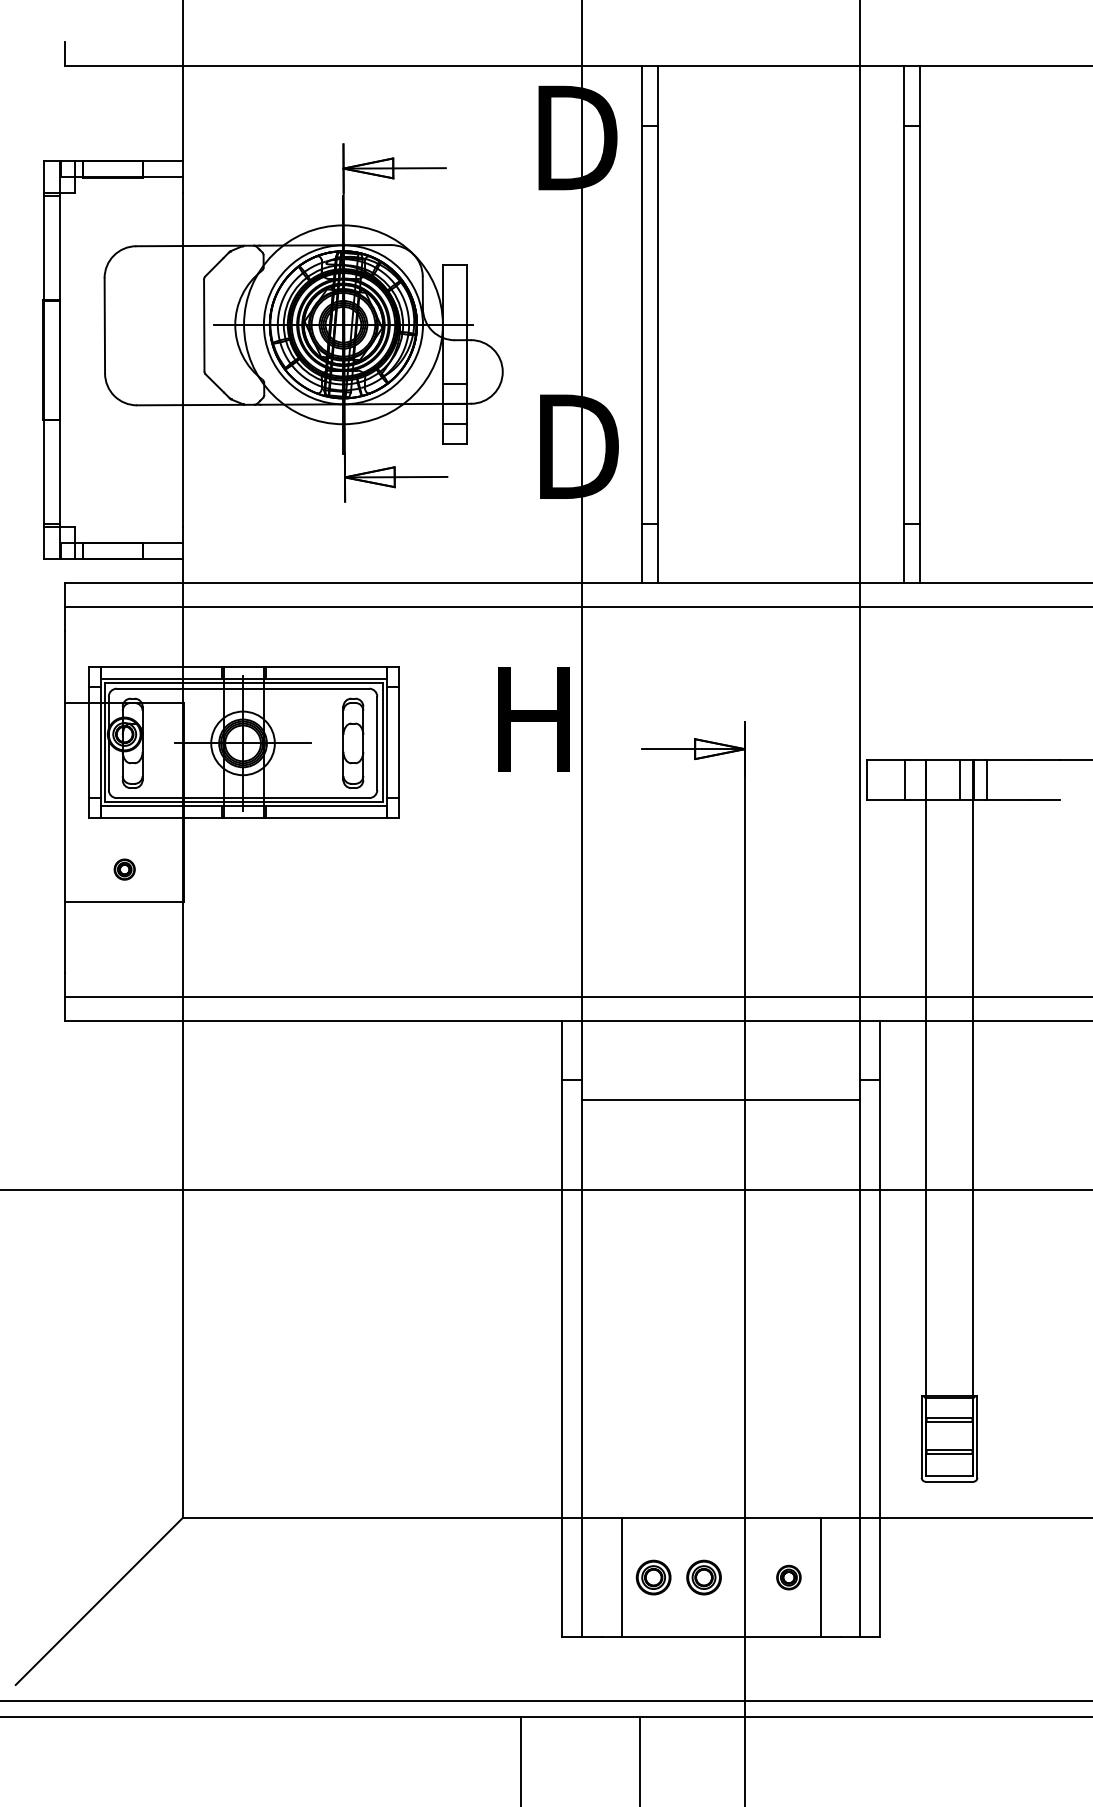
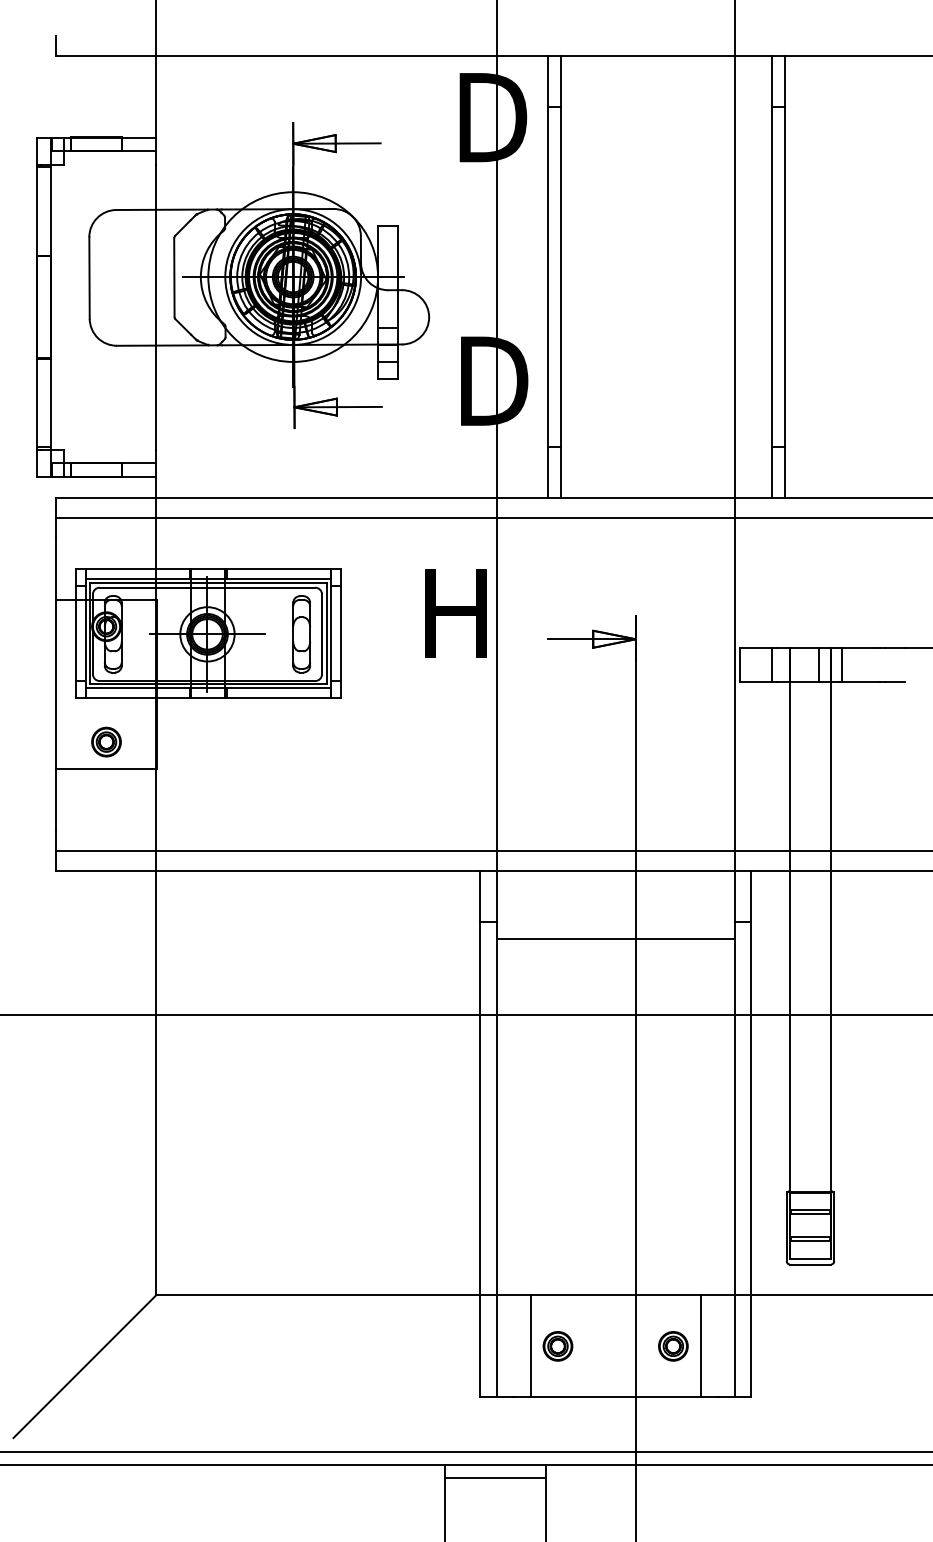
part: (124, 868) -> (106, 741), size x1.67
part: (703, 1577) -> (600, 1346), removed
part: (789, 1577) -> (673, 1346), size x1.43
line: (580, 1732) -> (495, 1478), added

